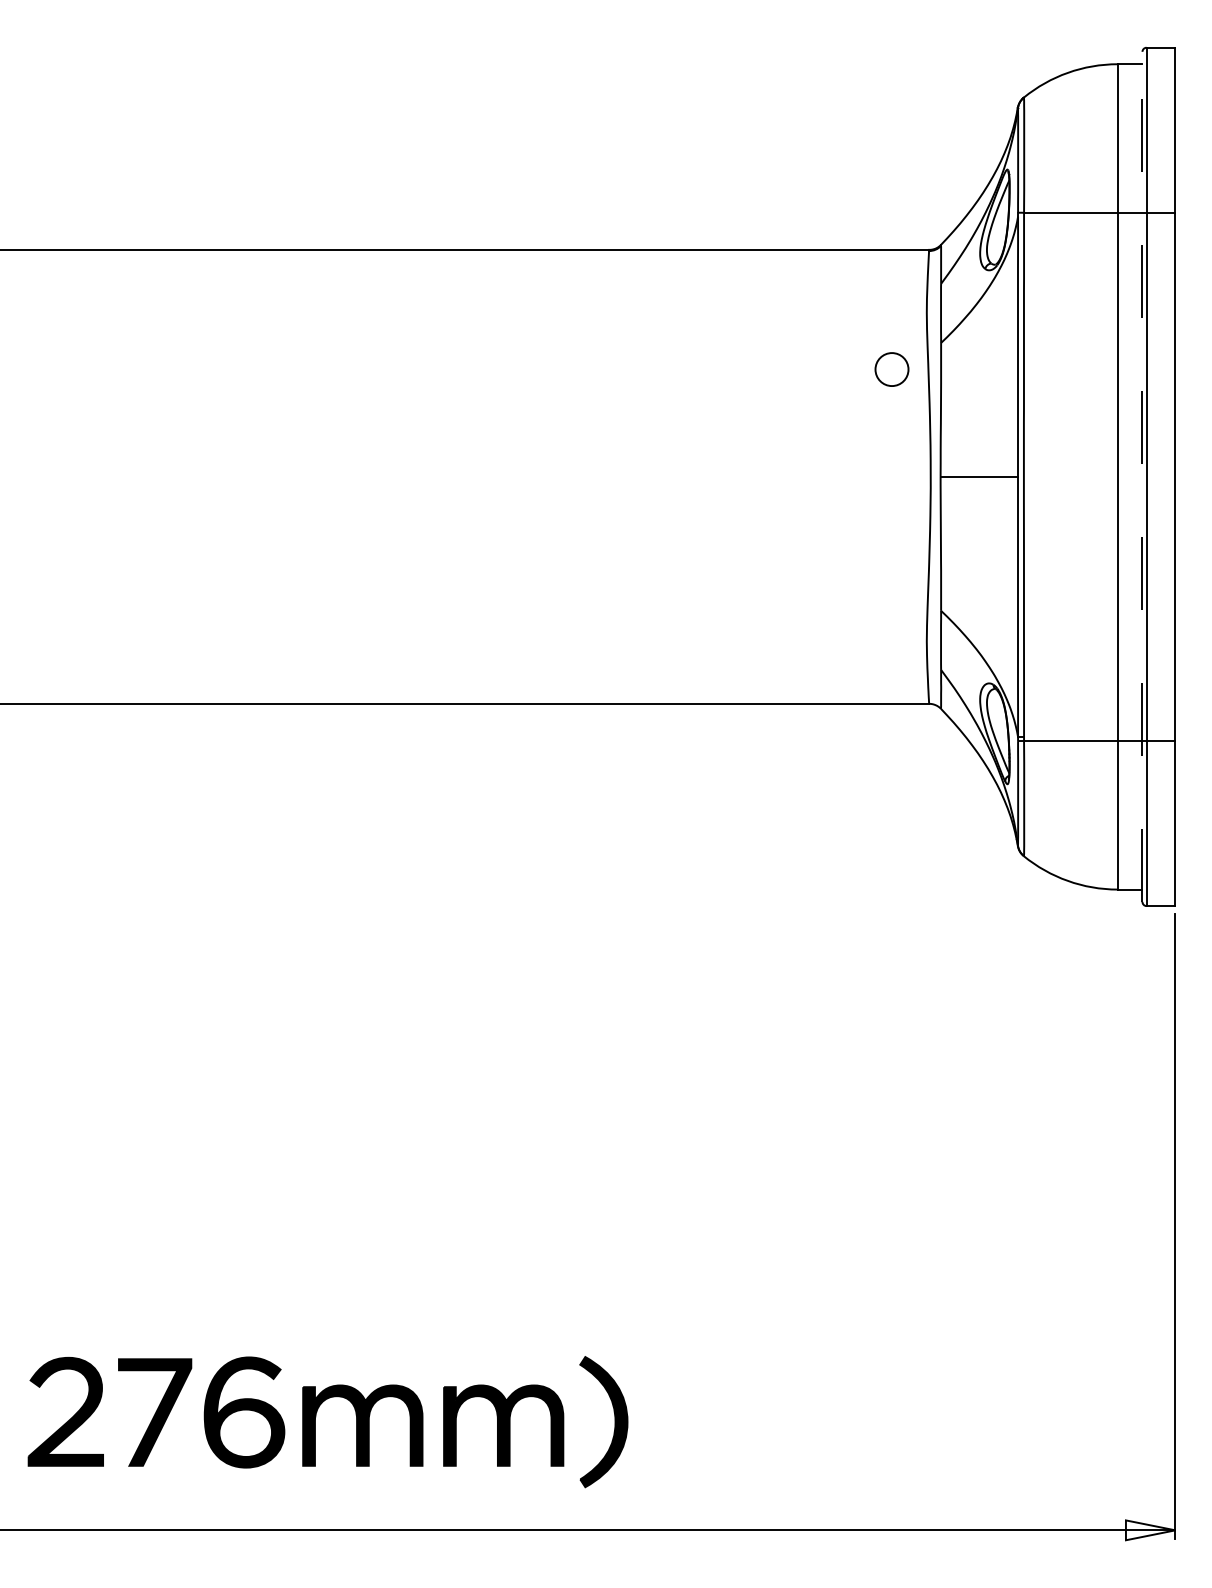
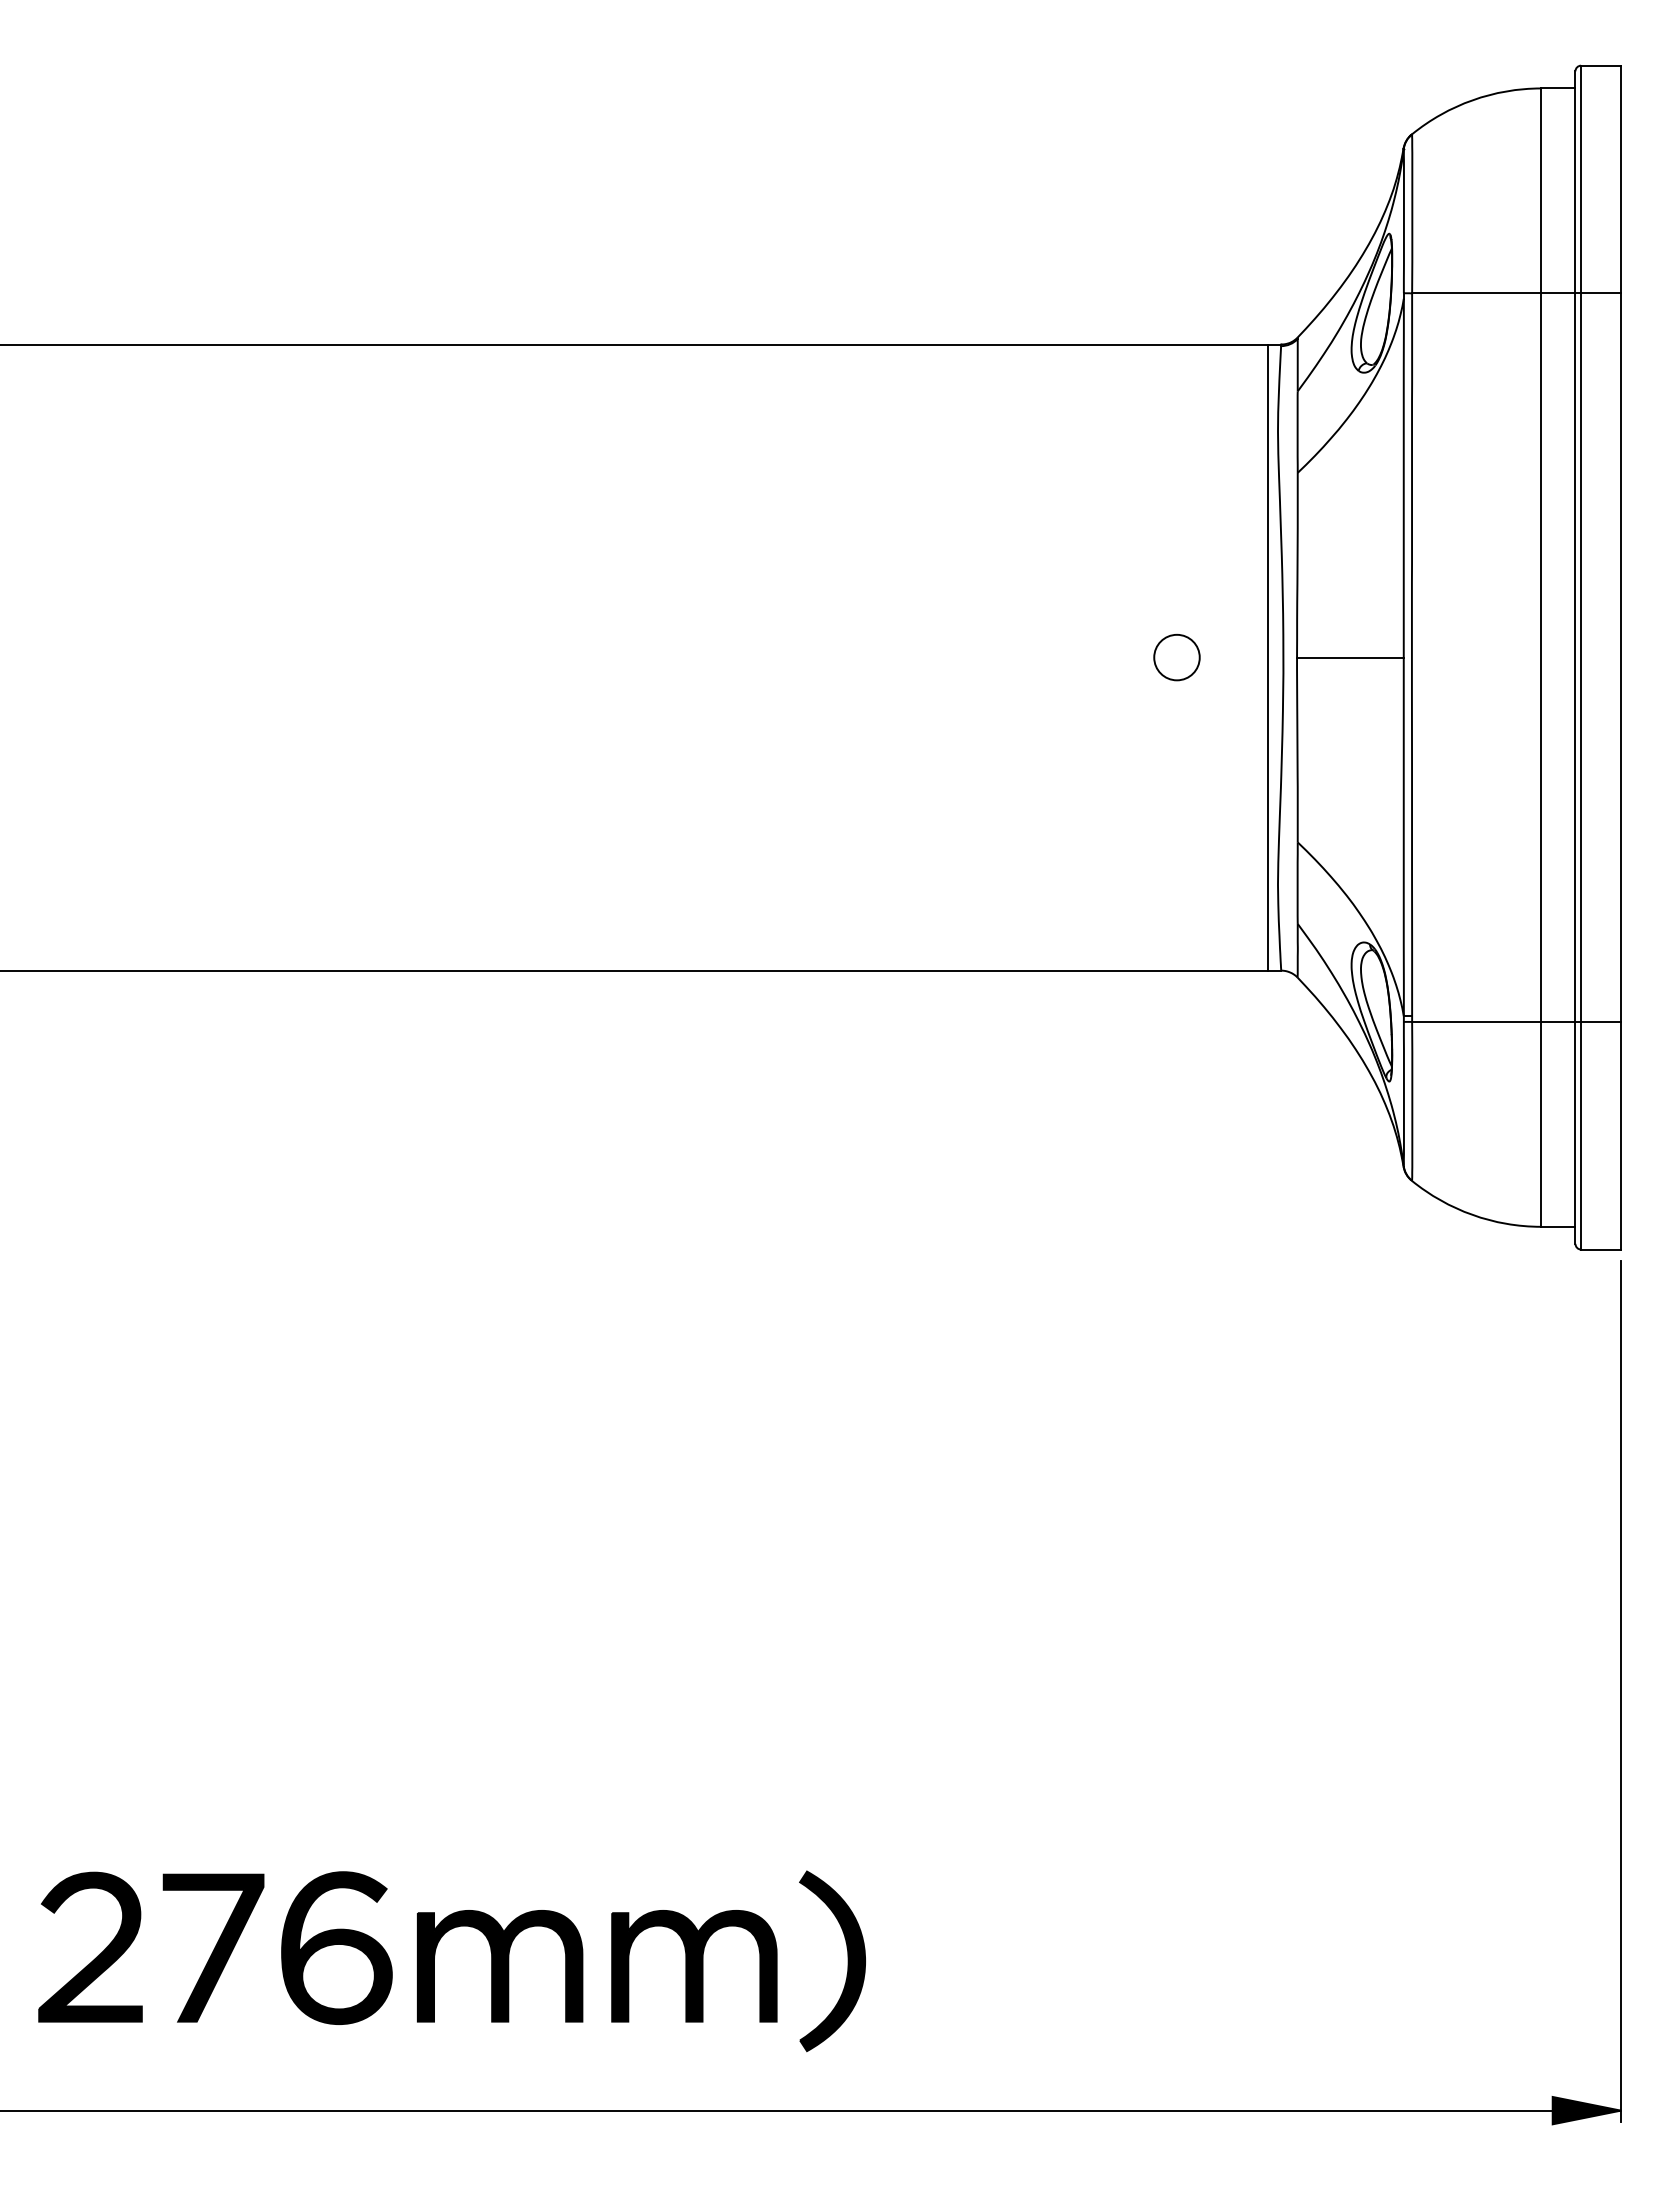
part: (891, 369) -> (1176, 657), moved
line: (919, 476) -> (1268, 657), added
line: (1142, 476) -> (1575, 657), dashed -> solid
fill: (1150, 1530) -> (1586, 2110), added

